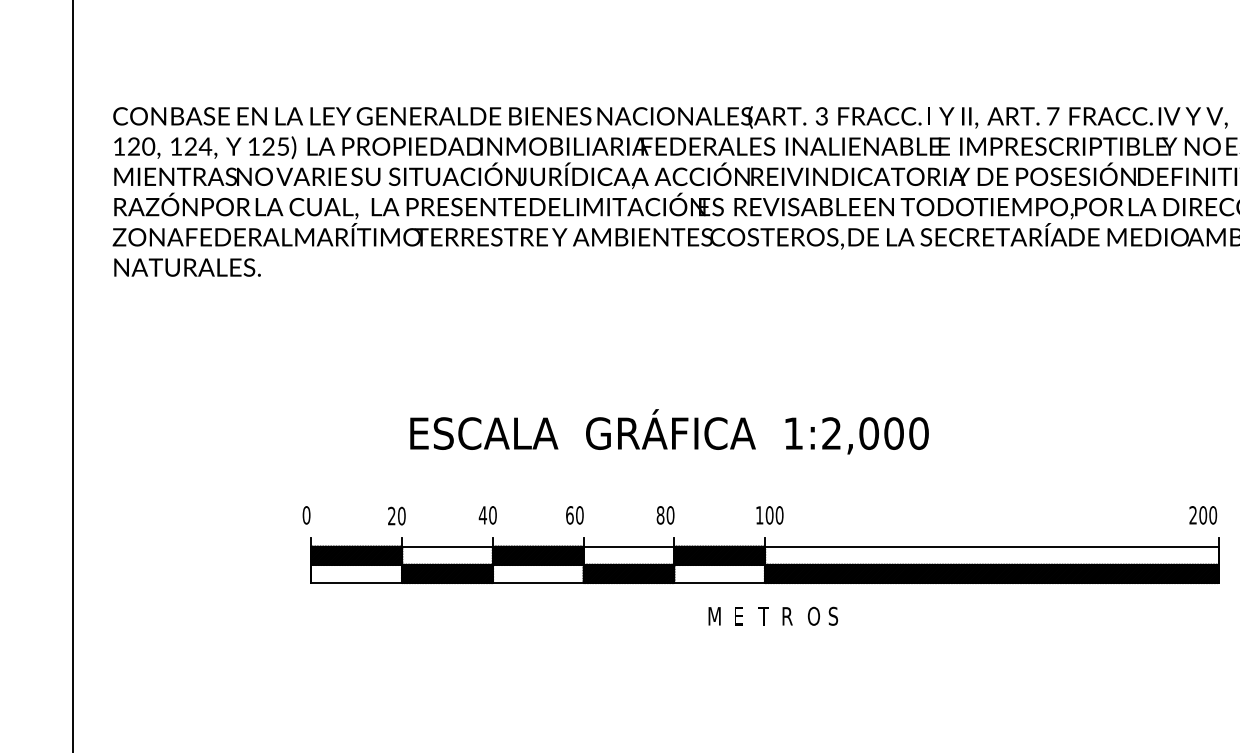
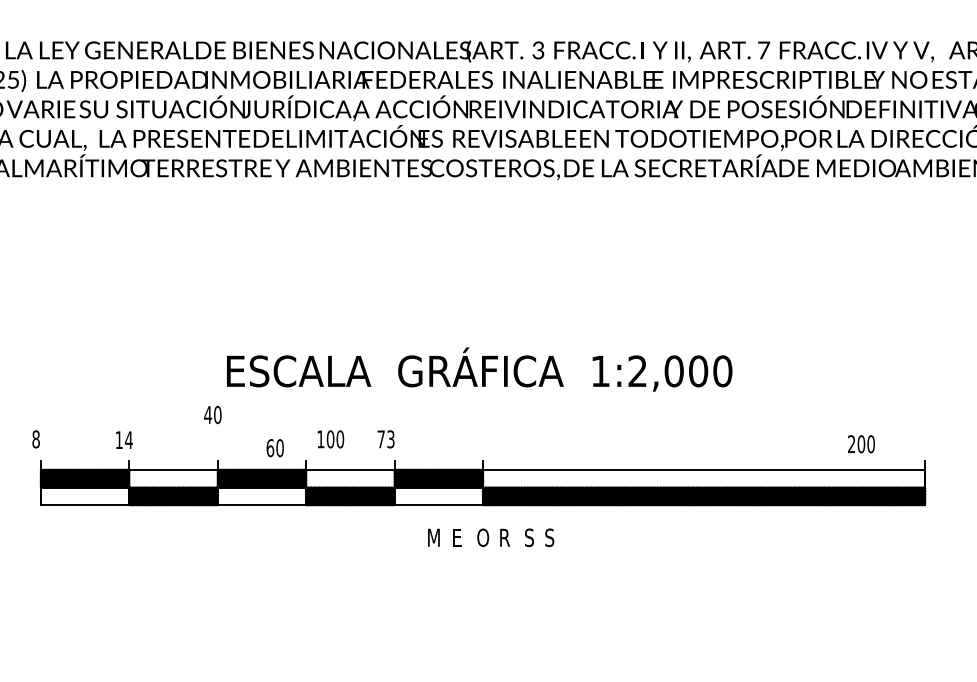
text: (669, 431) -> (479, 369), moved
text: (306, 515) -> (36, 439), 0 -> 8
text: (396, 515) -> (123, 439), 20 -> 14
text: (487, 515) -> (212, 415), moved
text: (574, 515) -> (274, 448), moved
text: (665, 515) -> (386, 439), 80 -> 73
text: (769, 515) -> (330, 439), moved
text: (1203, 515) -> (861, 444), moved
text: (764, 615) -> (482, 536), T -> O
text: (813, 615) -> (530, 536), O -> S

